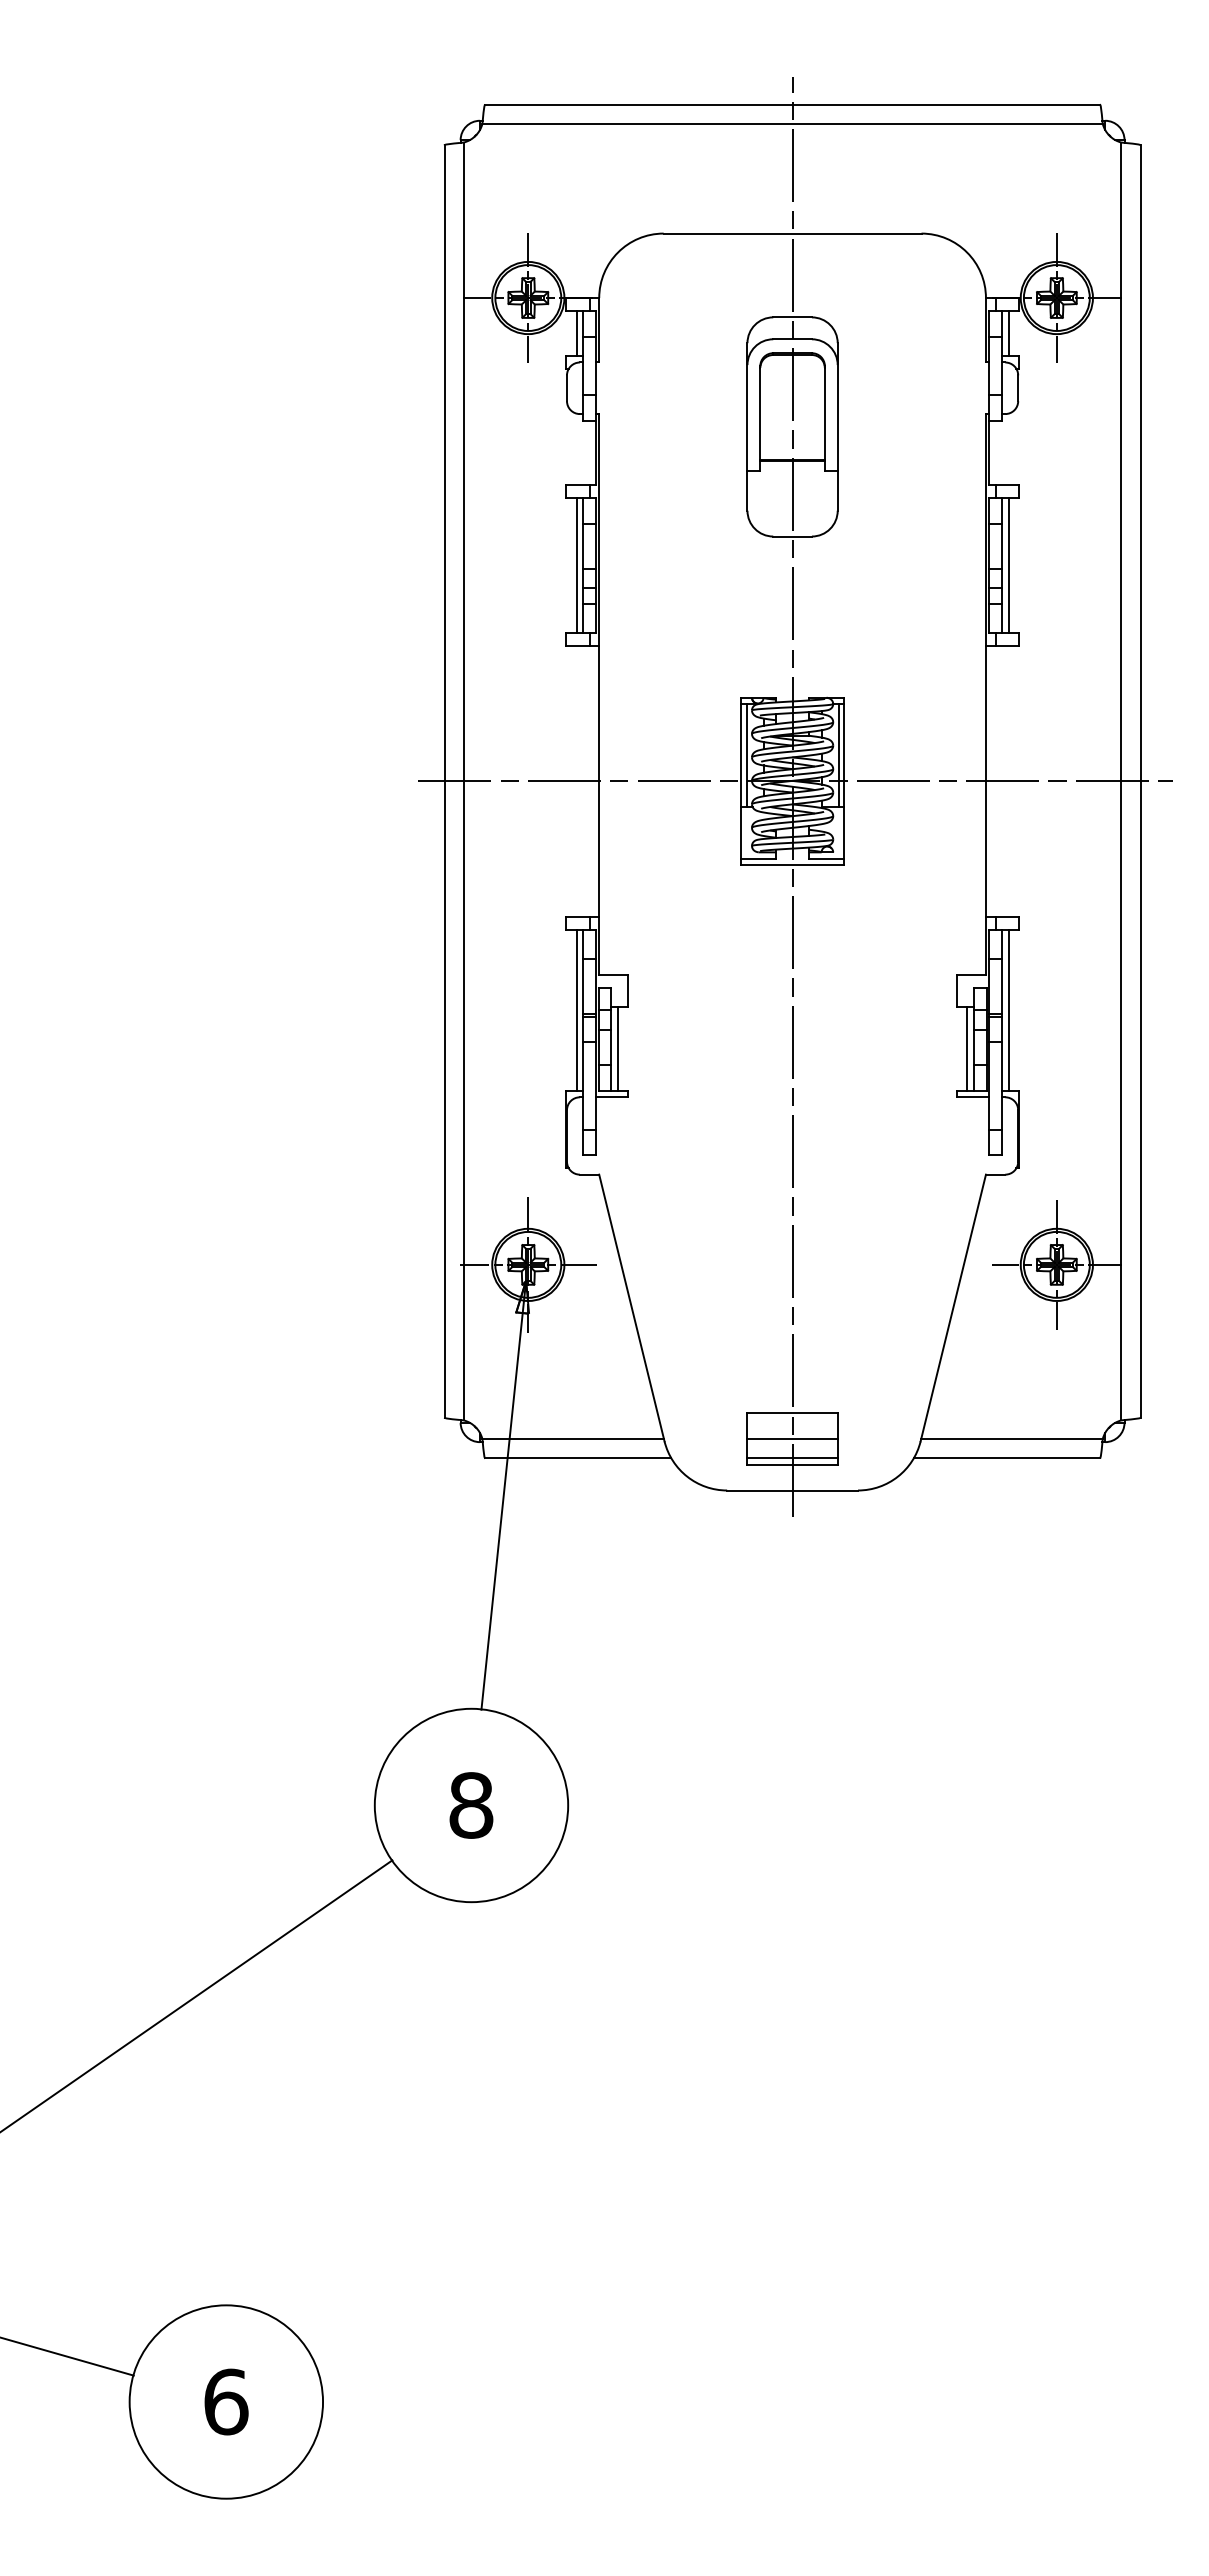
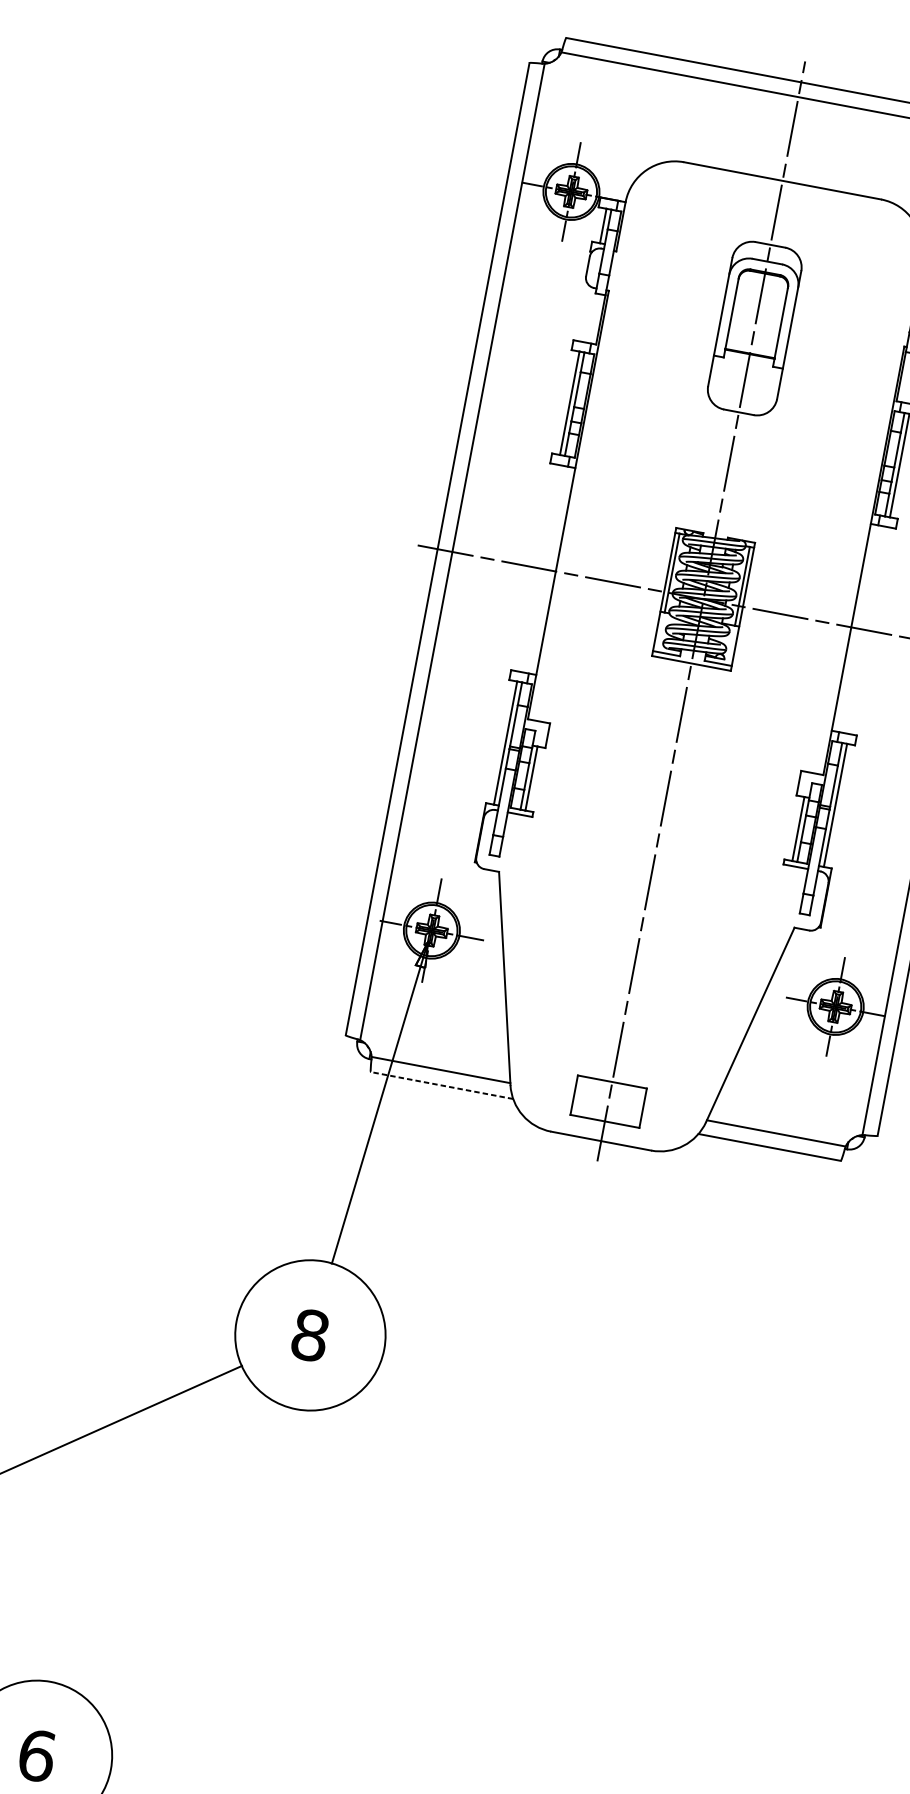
line: (792, 1438) -> (608, 1101), removed
line: (577, 1458) -> (441, 1085), solid -> dashed
line: (792, 1458) -> (605, 1116), removed

